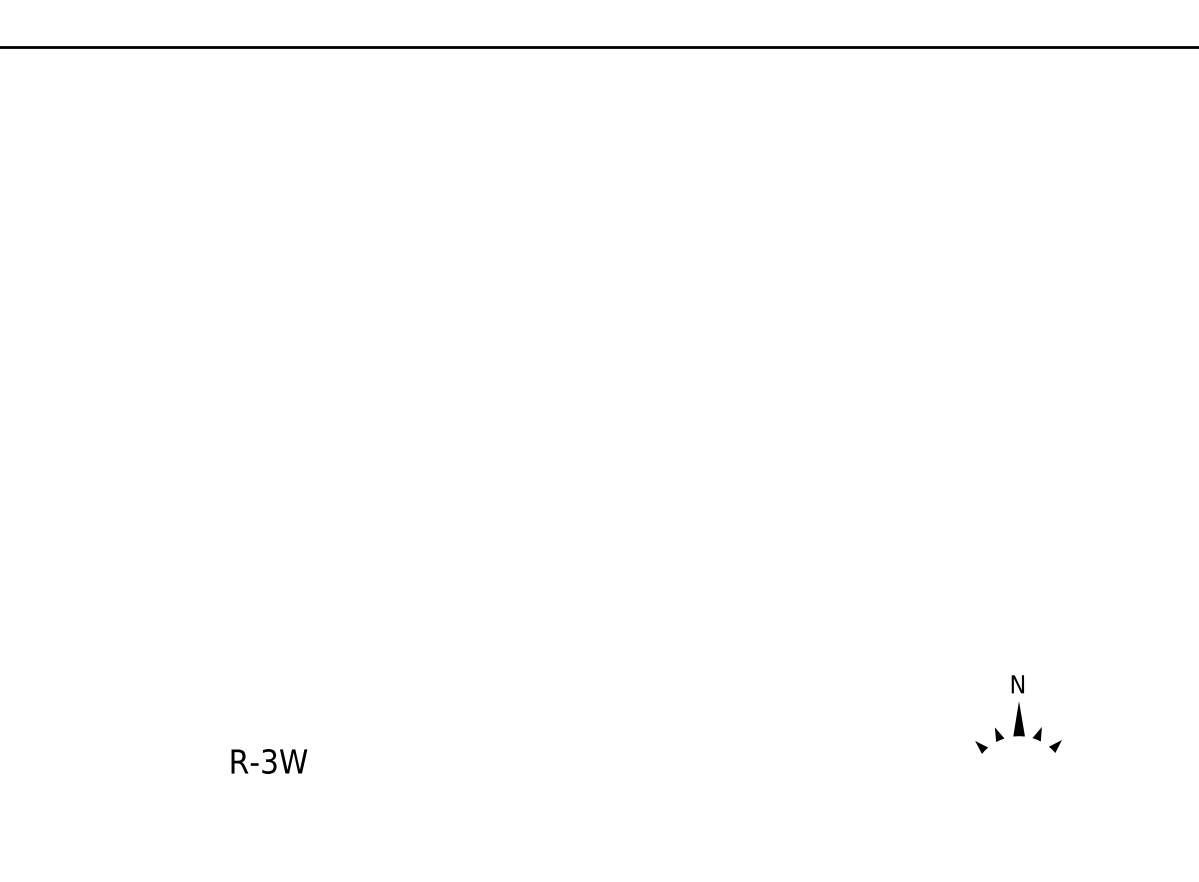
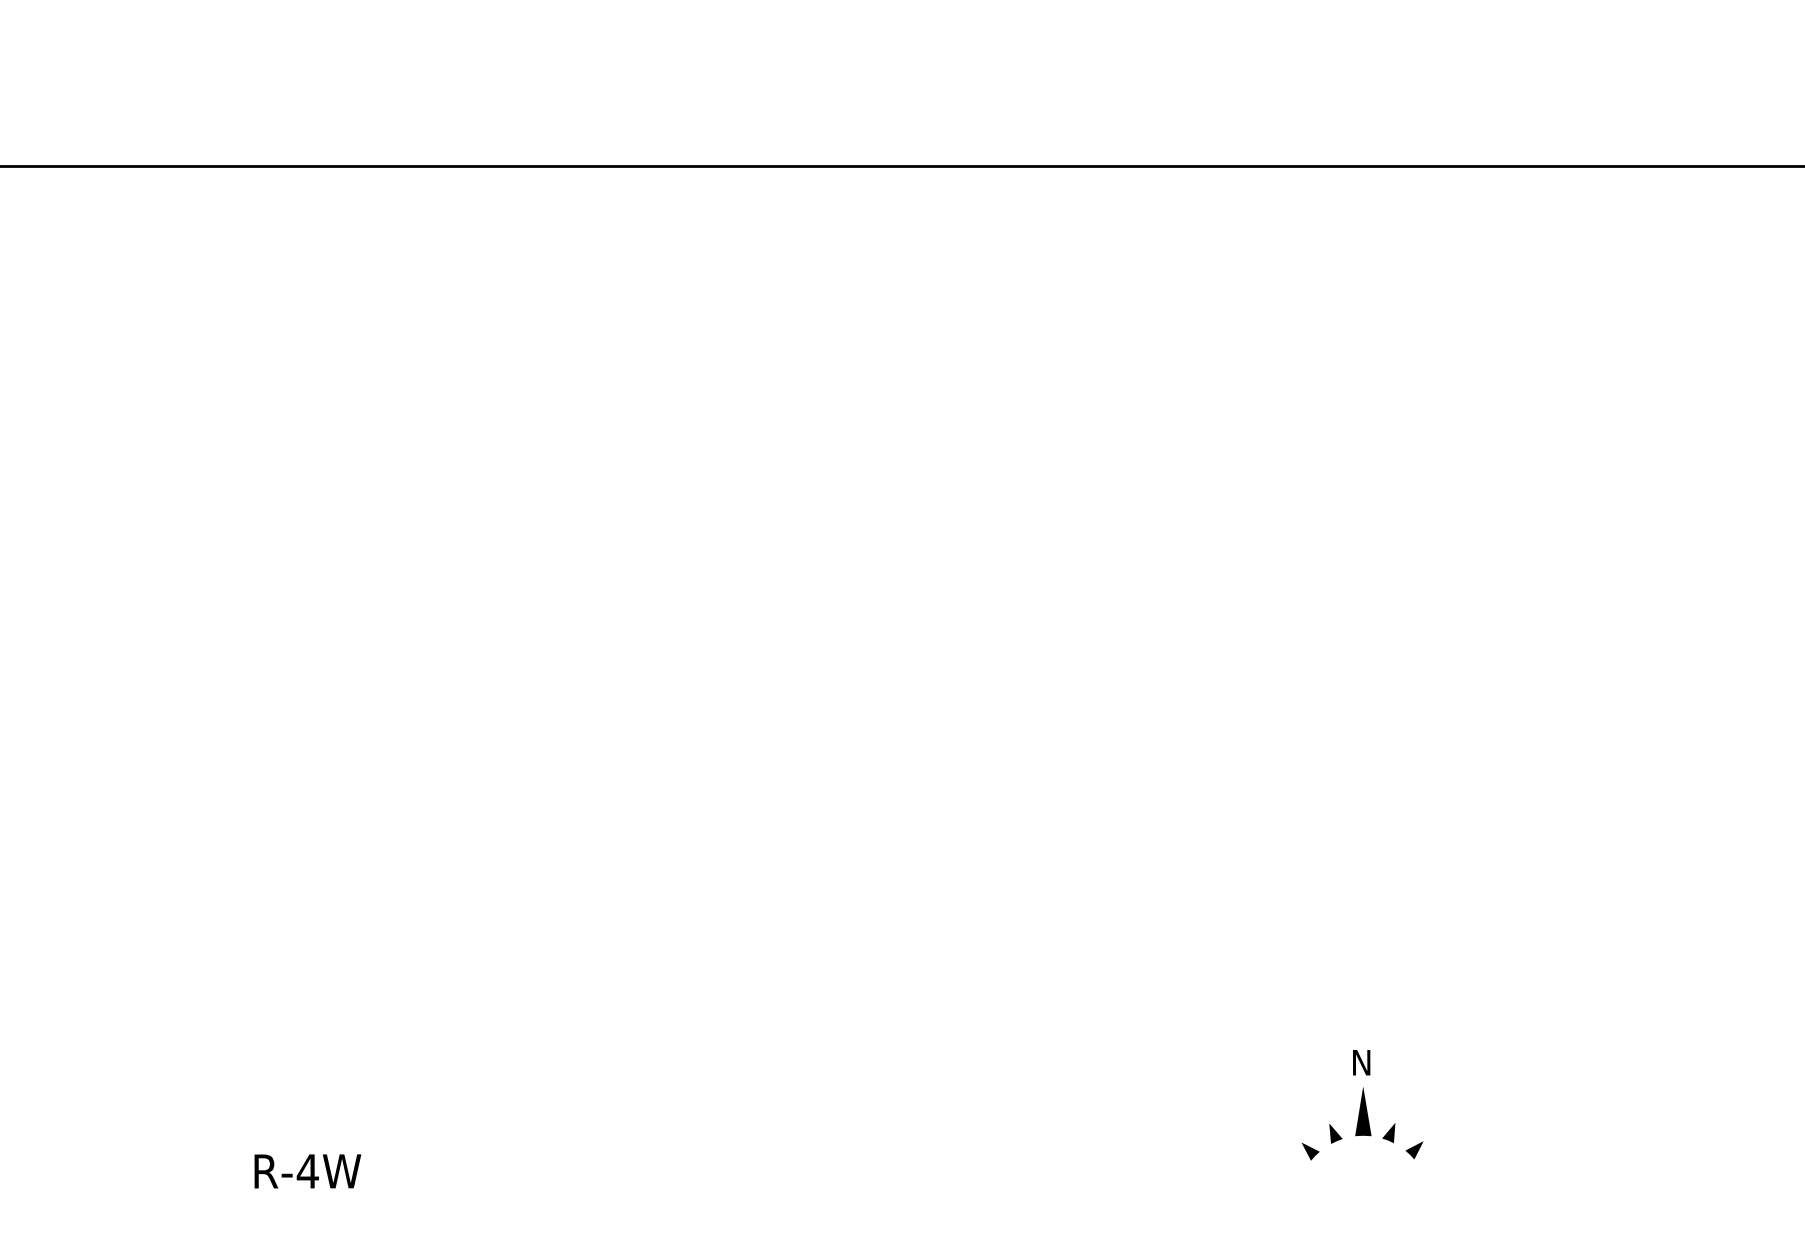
text: (269, 760) -> (307, 1170), R-3W -> R-4W

